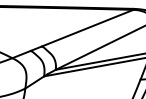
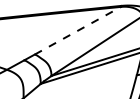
line: (88, 28) -> (78, 30), solid -> dashed

